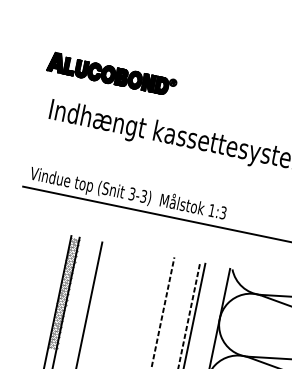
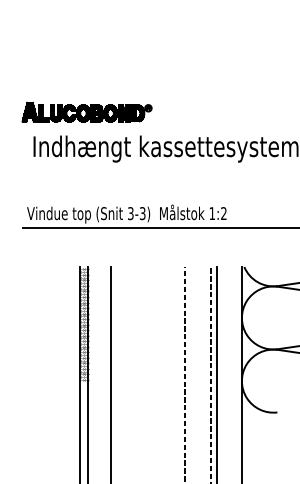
part: (111, 73) -> (86, 111), moved
text: (222, 212) -> (223, 213), 1:3 -> 1:2

